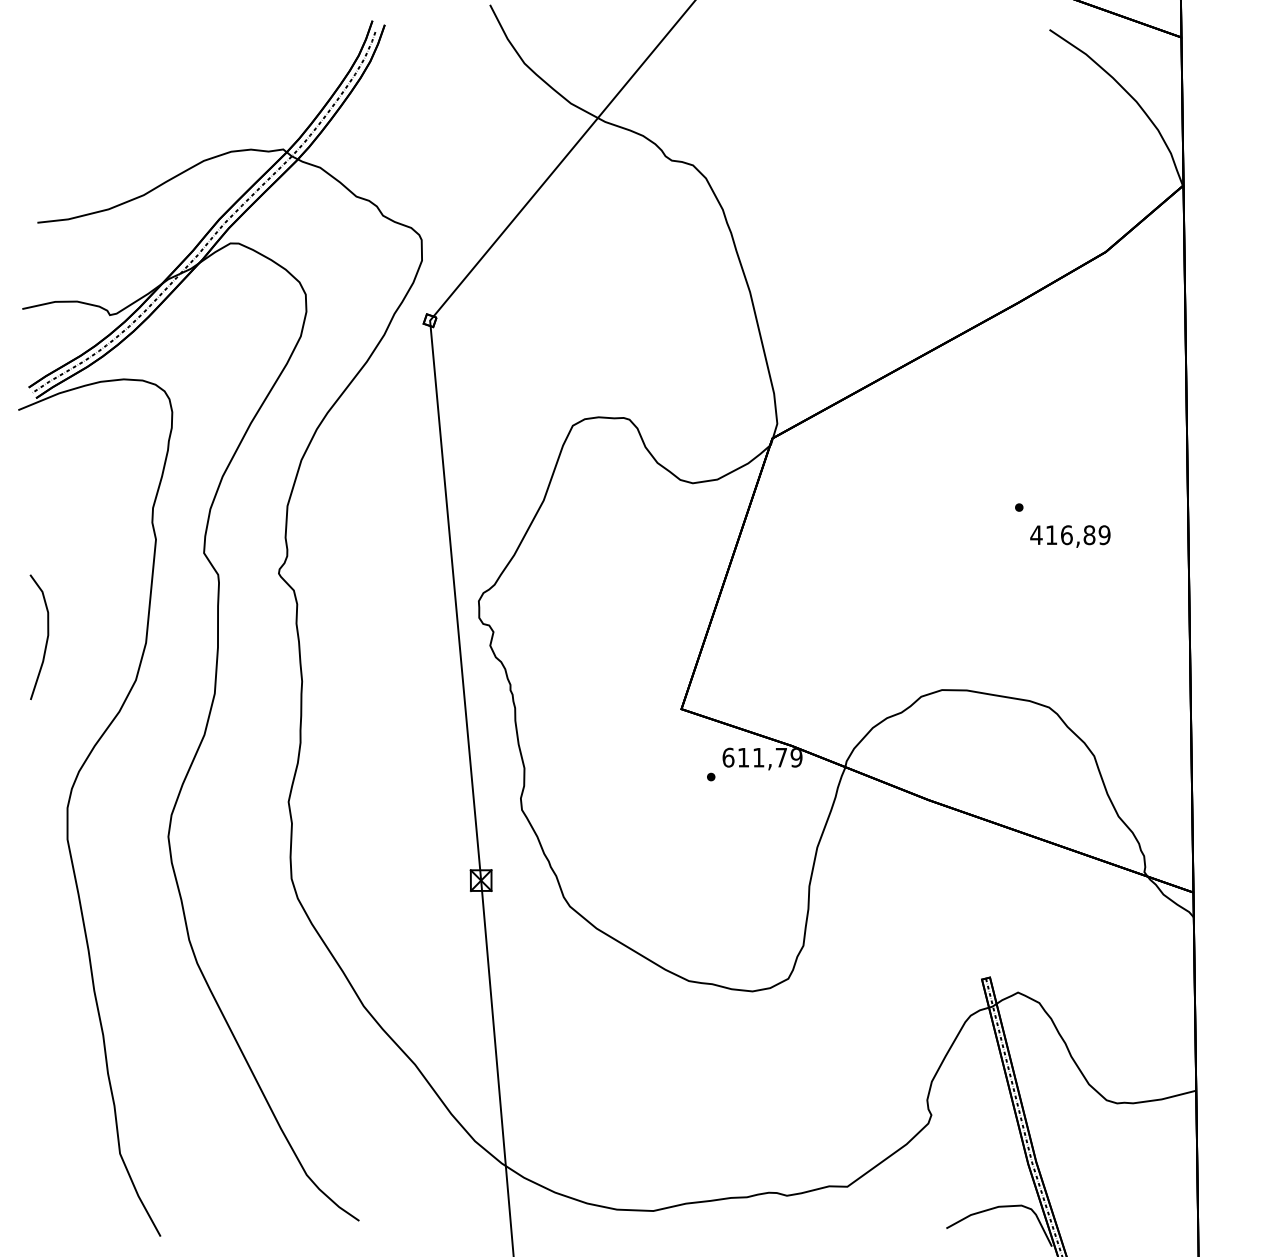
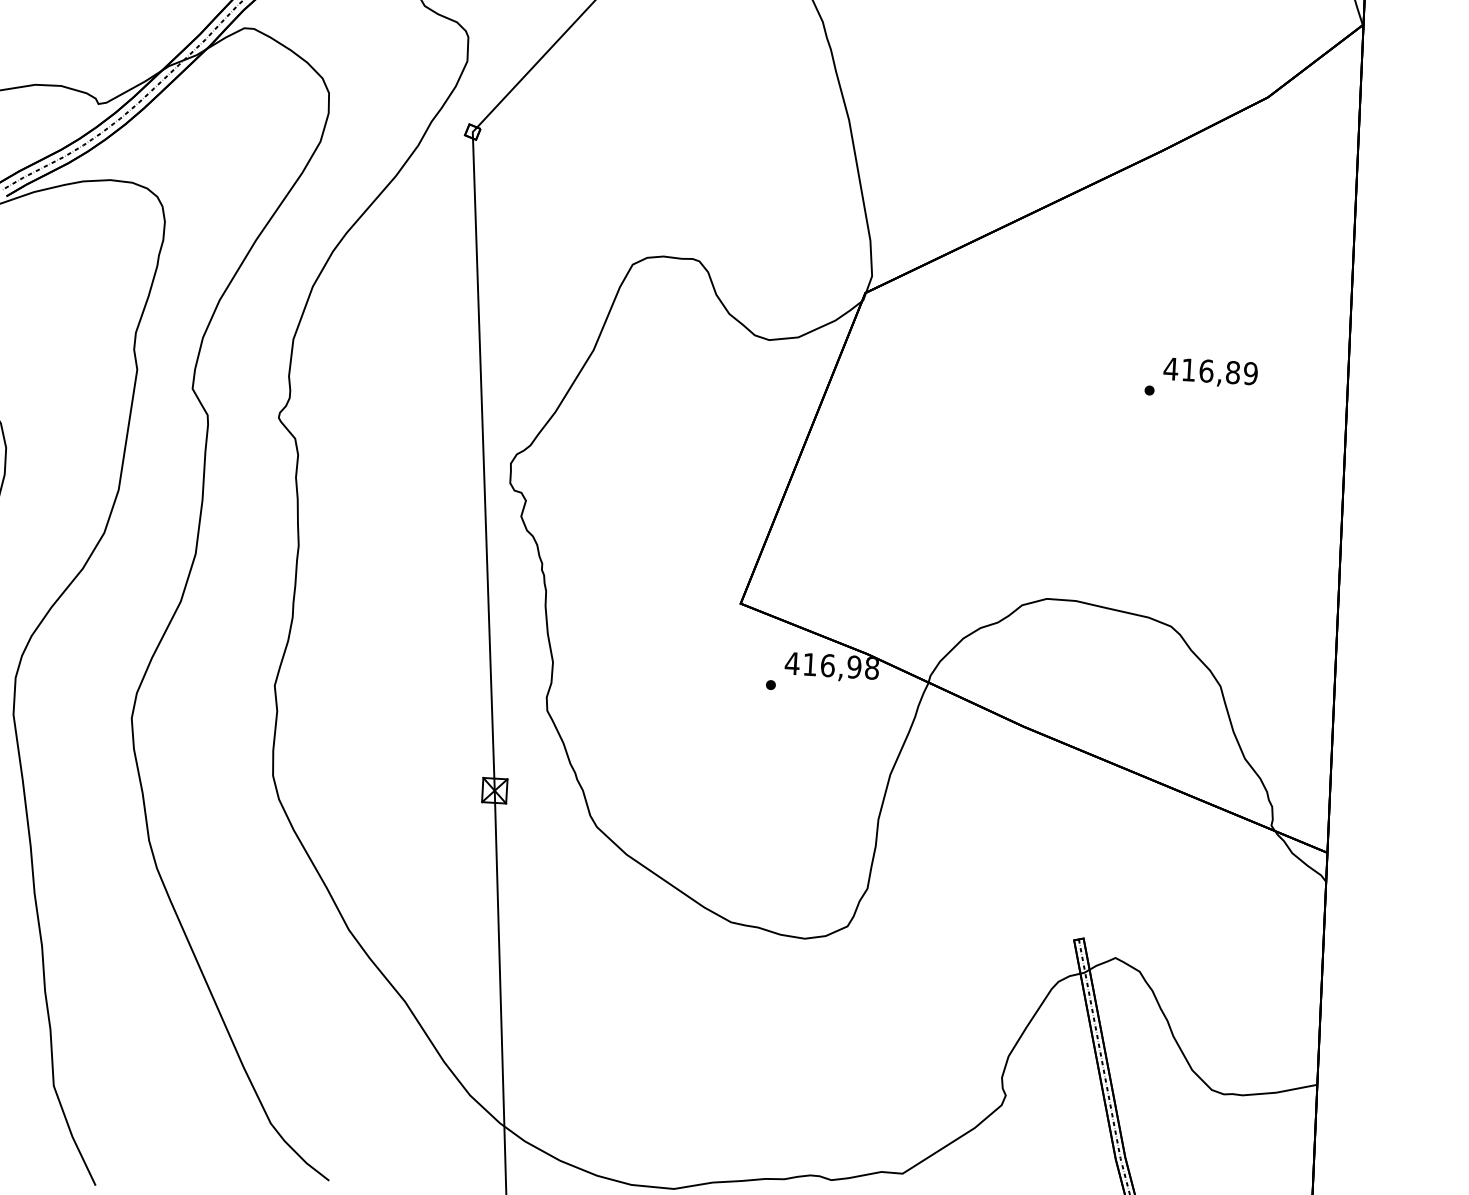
text: (1070, 536) -> (1210, 372), moved
text: (762, 757) -> (832, 665), 611,79 -> 416,98

